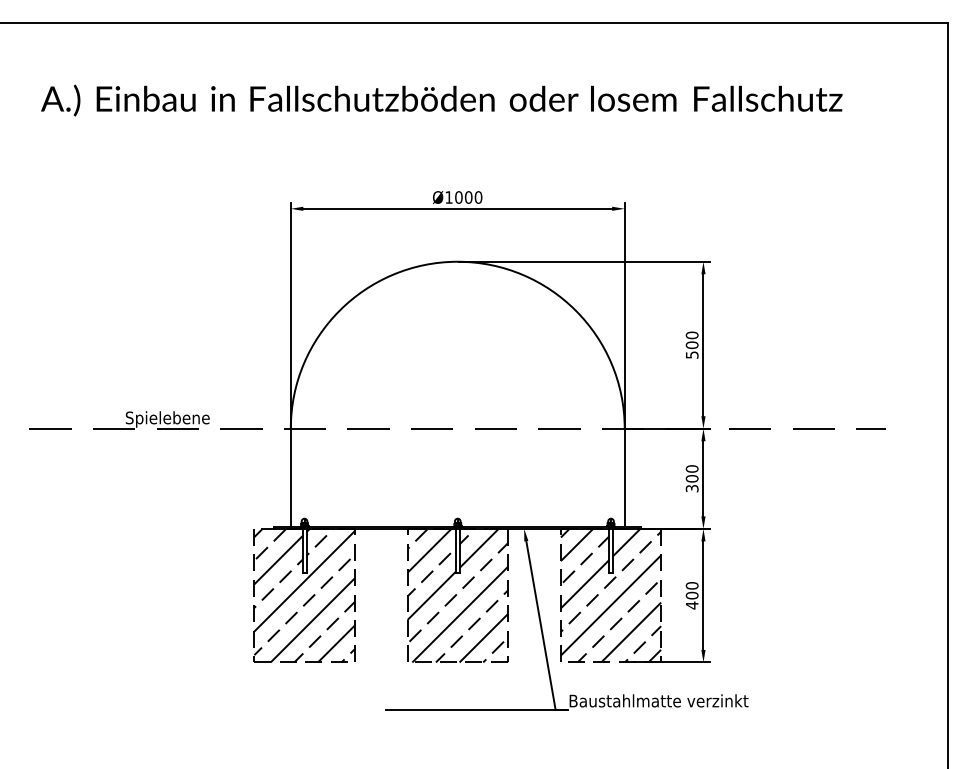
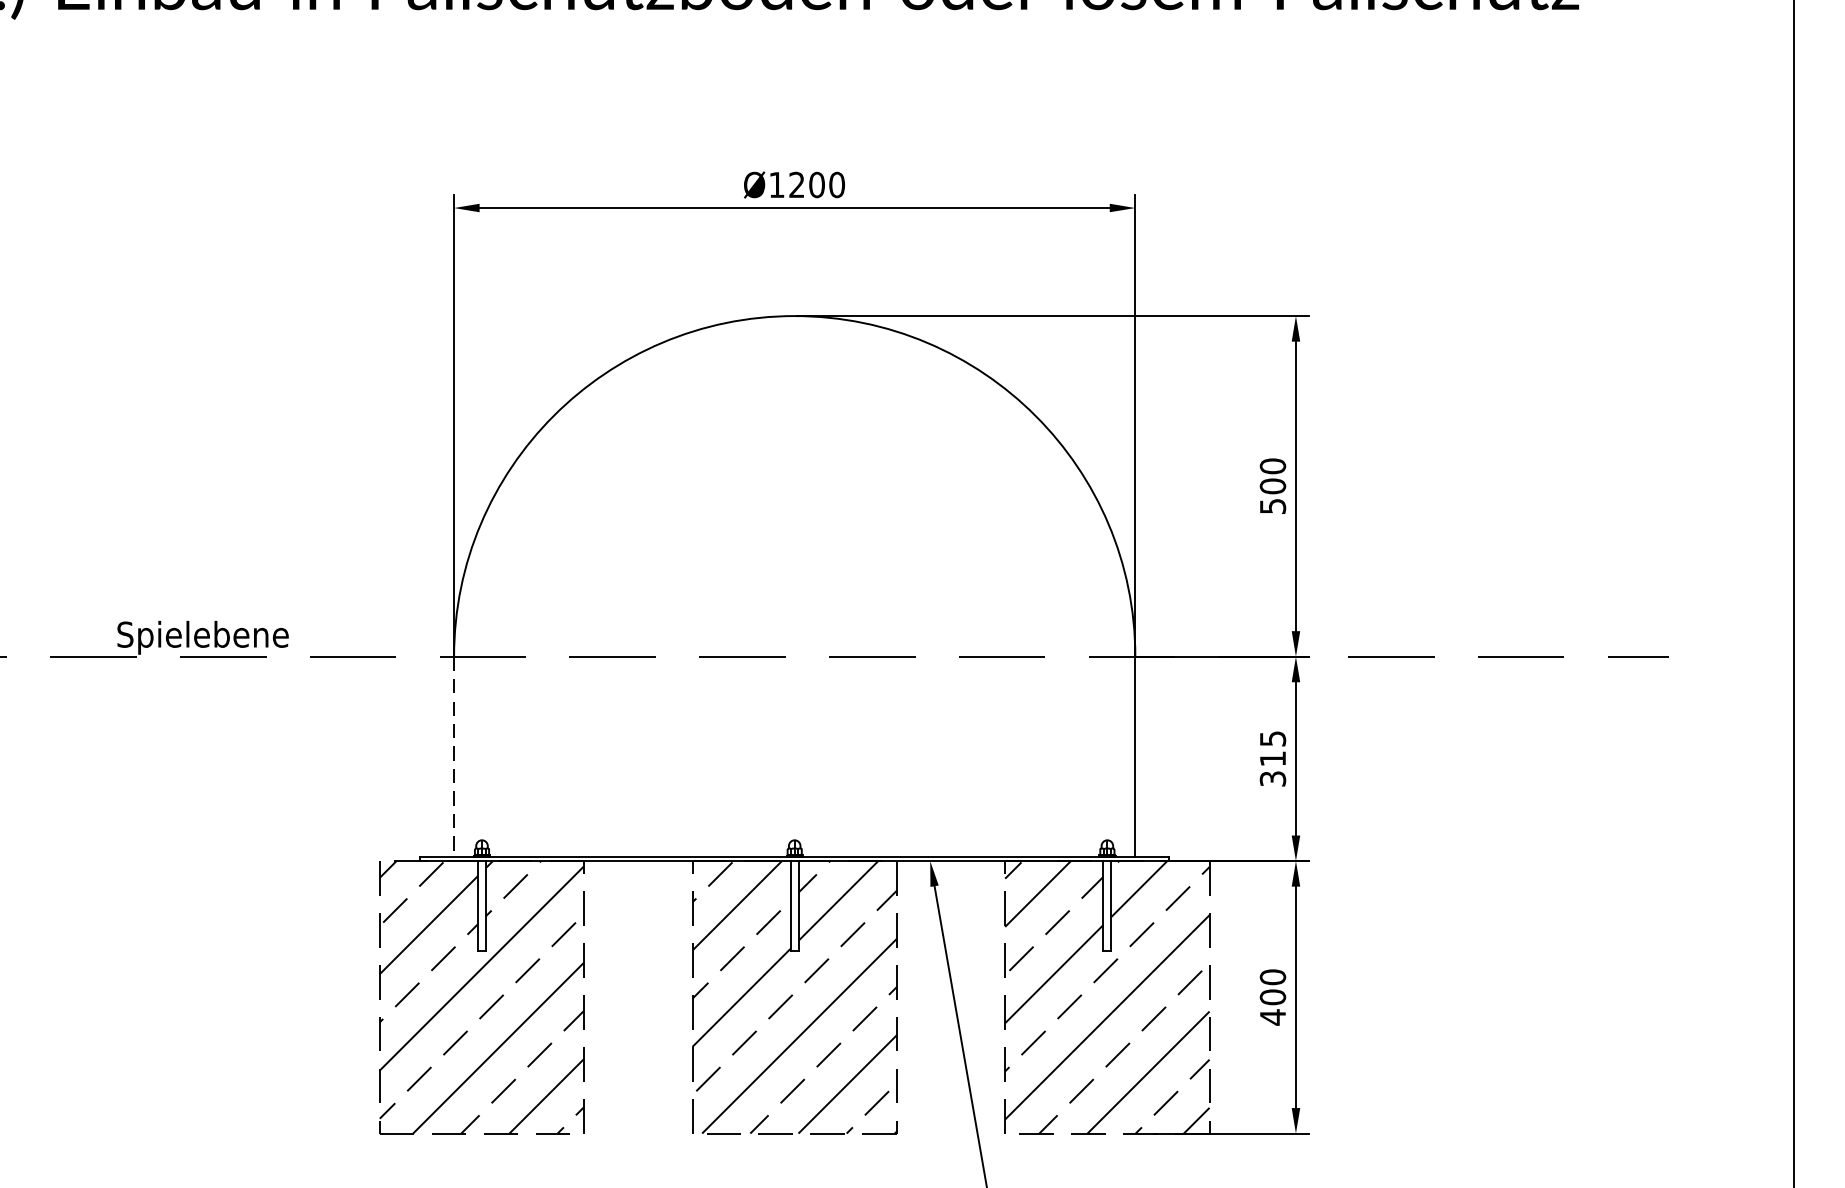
text: (458, 197) -> (796, 184), Ø1000 -> Ø1200
text: (691, 473) -> (1271, 748), 300 -> 315
line: (290, 478) -> (453, 758), solid -> dashed

